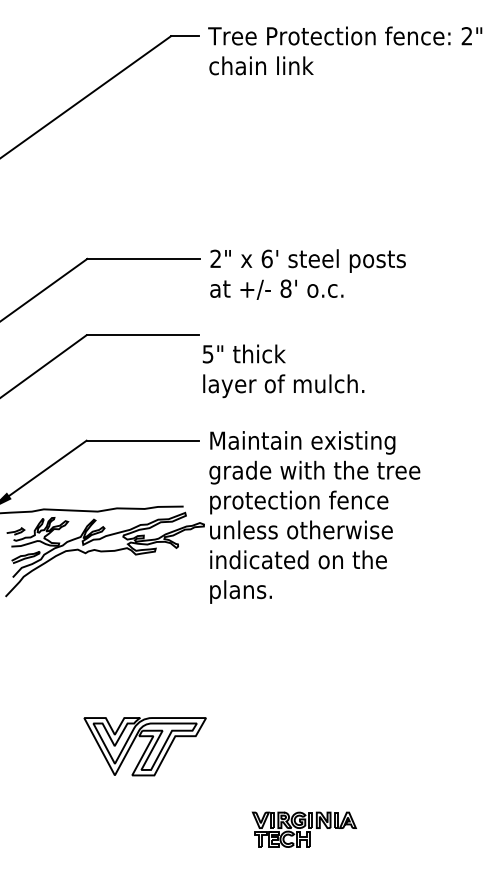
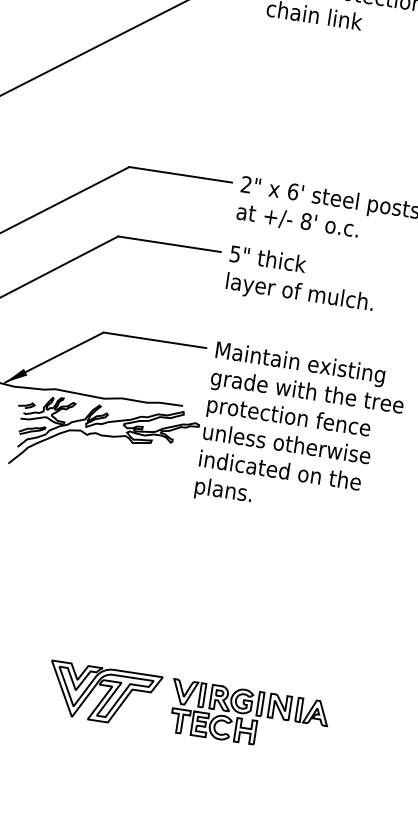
text: (283, 371) -> (301, 280), moved
part: (144, 746) -> (102, 694), moved
part: (304, 829) -> (248, 716), size x1.67

